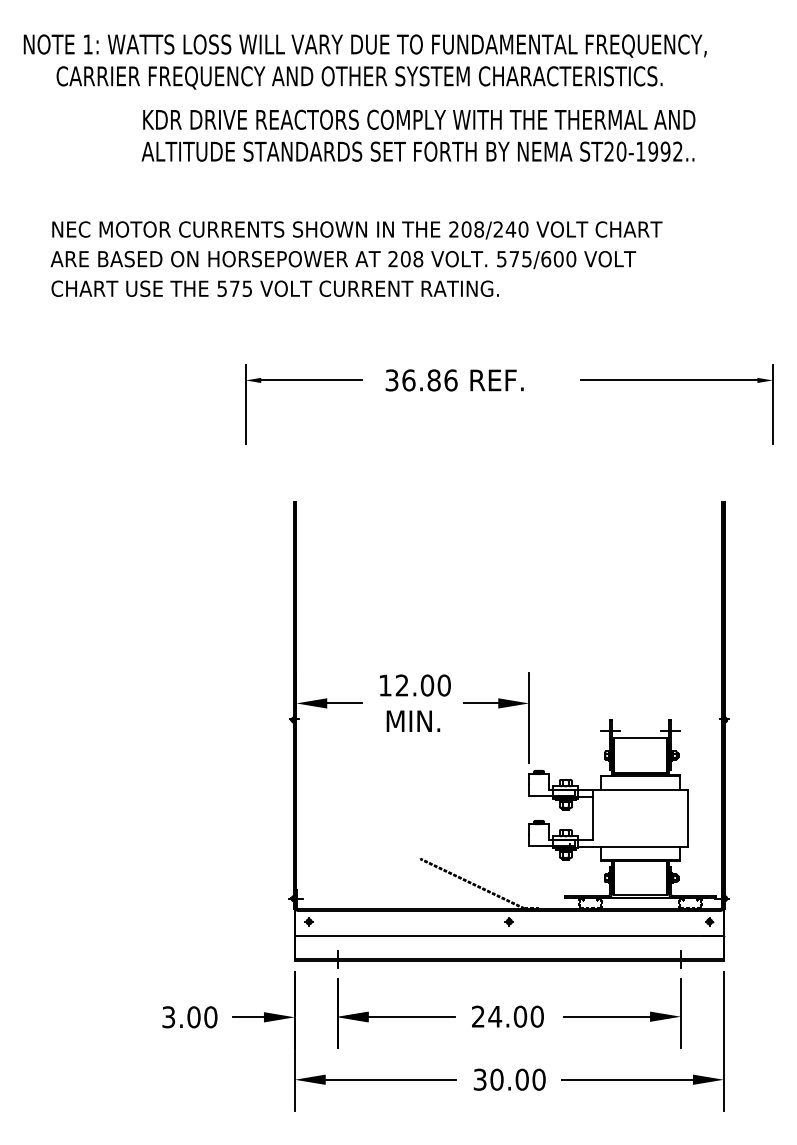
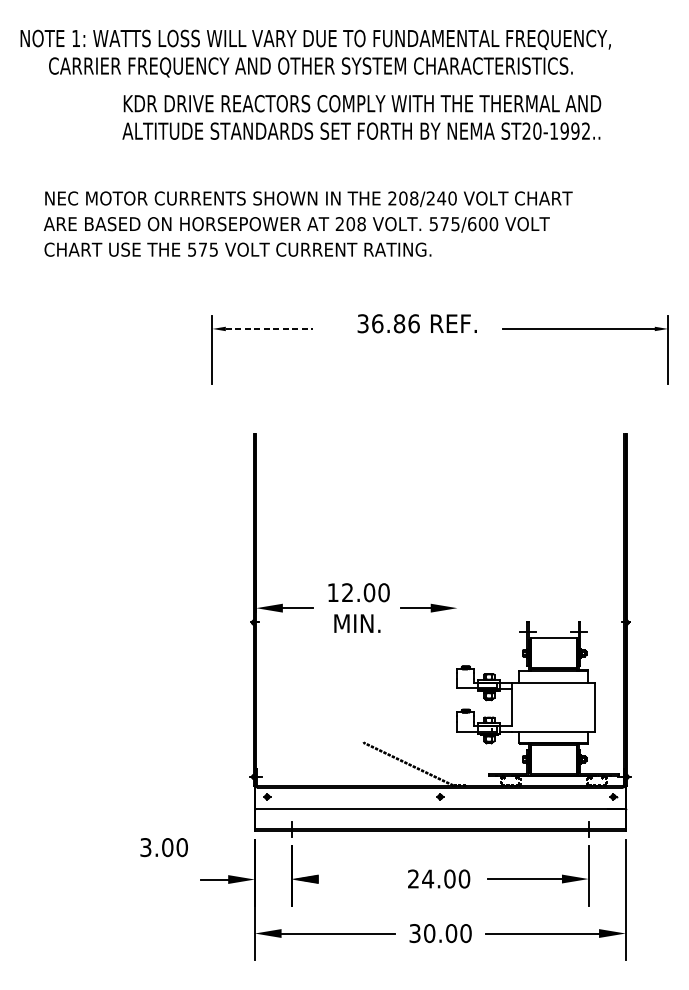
line: (312, 380) -> (270, 329), solid -> dashed
text: (454, 380) -> (417, 323), moved
line: (529, 717) -> (457, 620), removed
line: (411, 1016) -> (355, 878), removed
text: (189, 1017) -> (163, 847), moved

